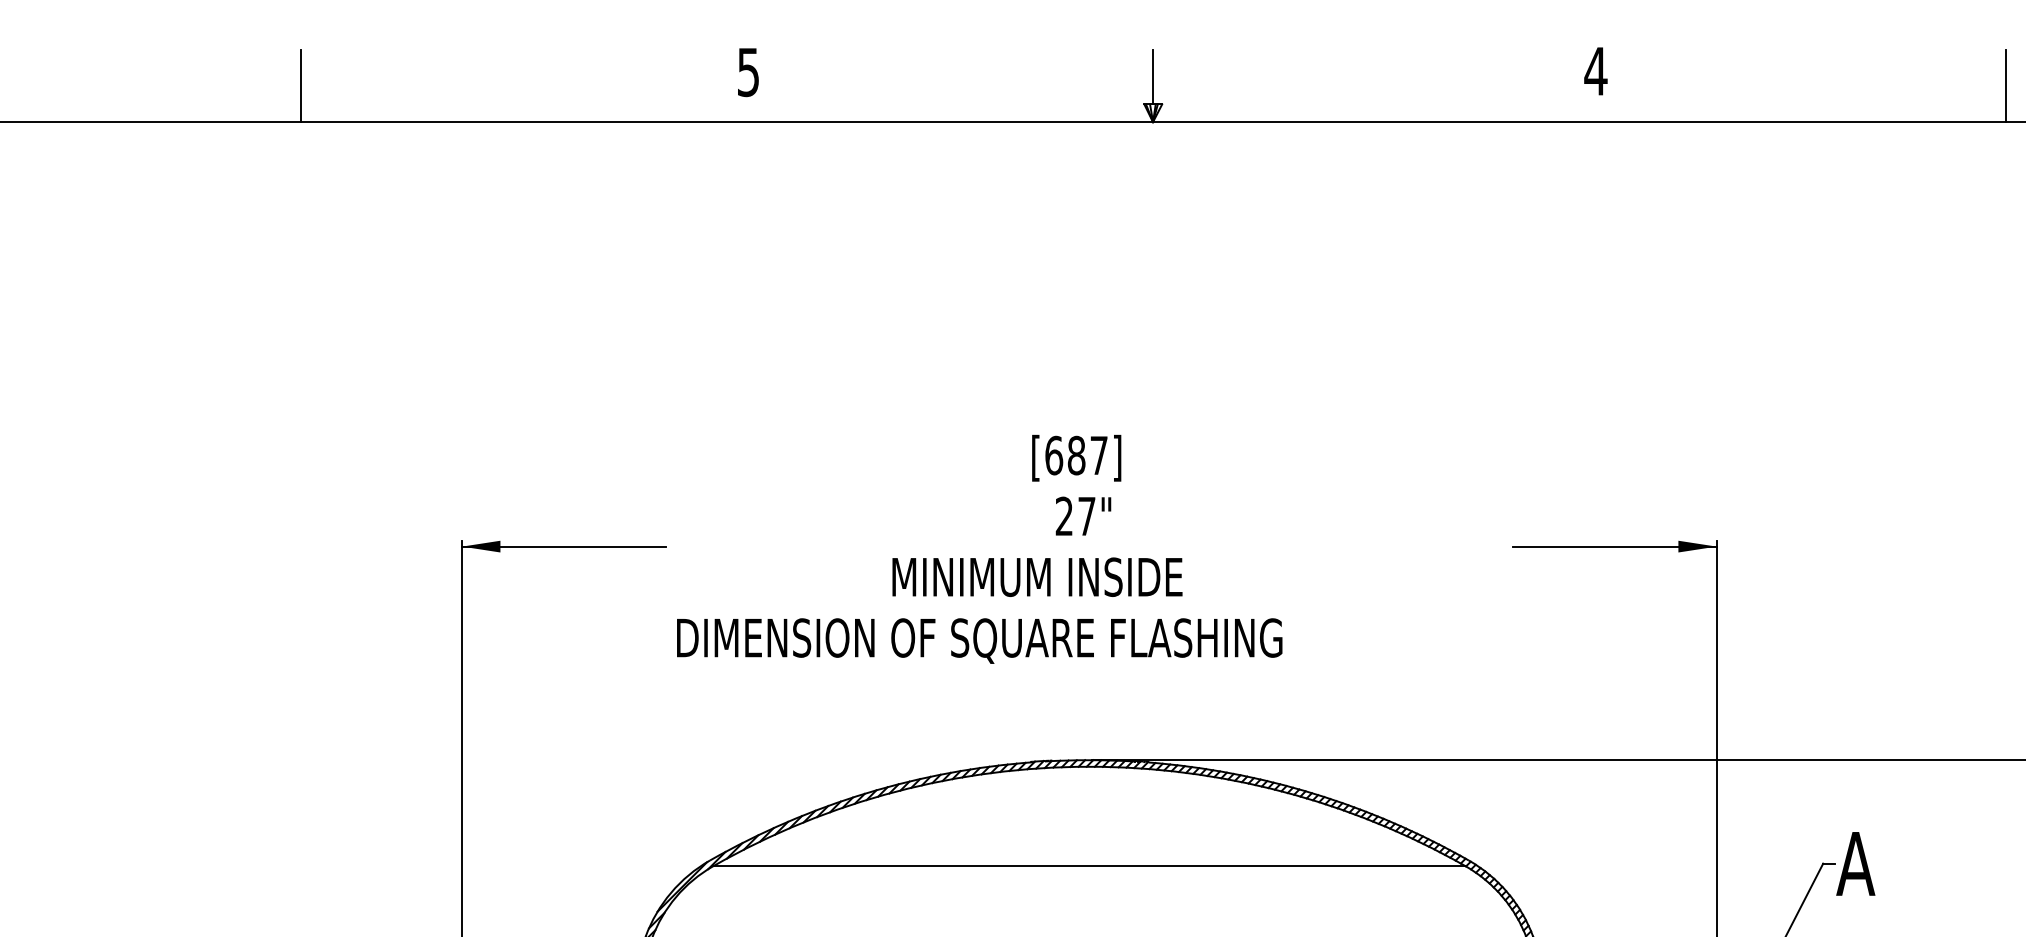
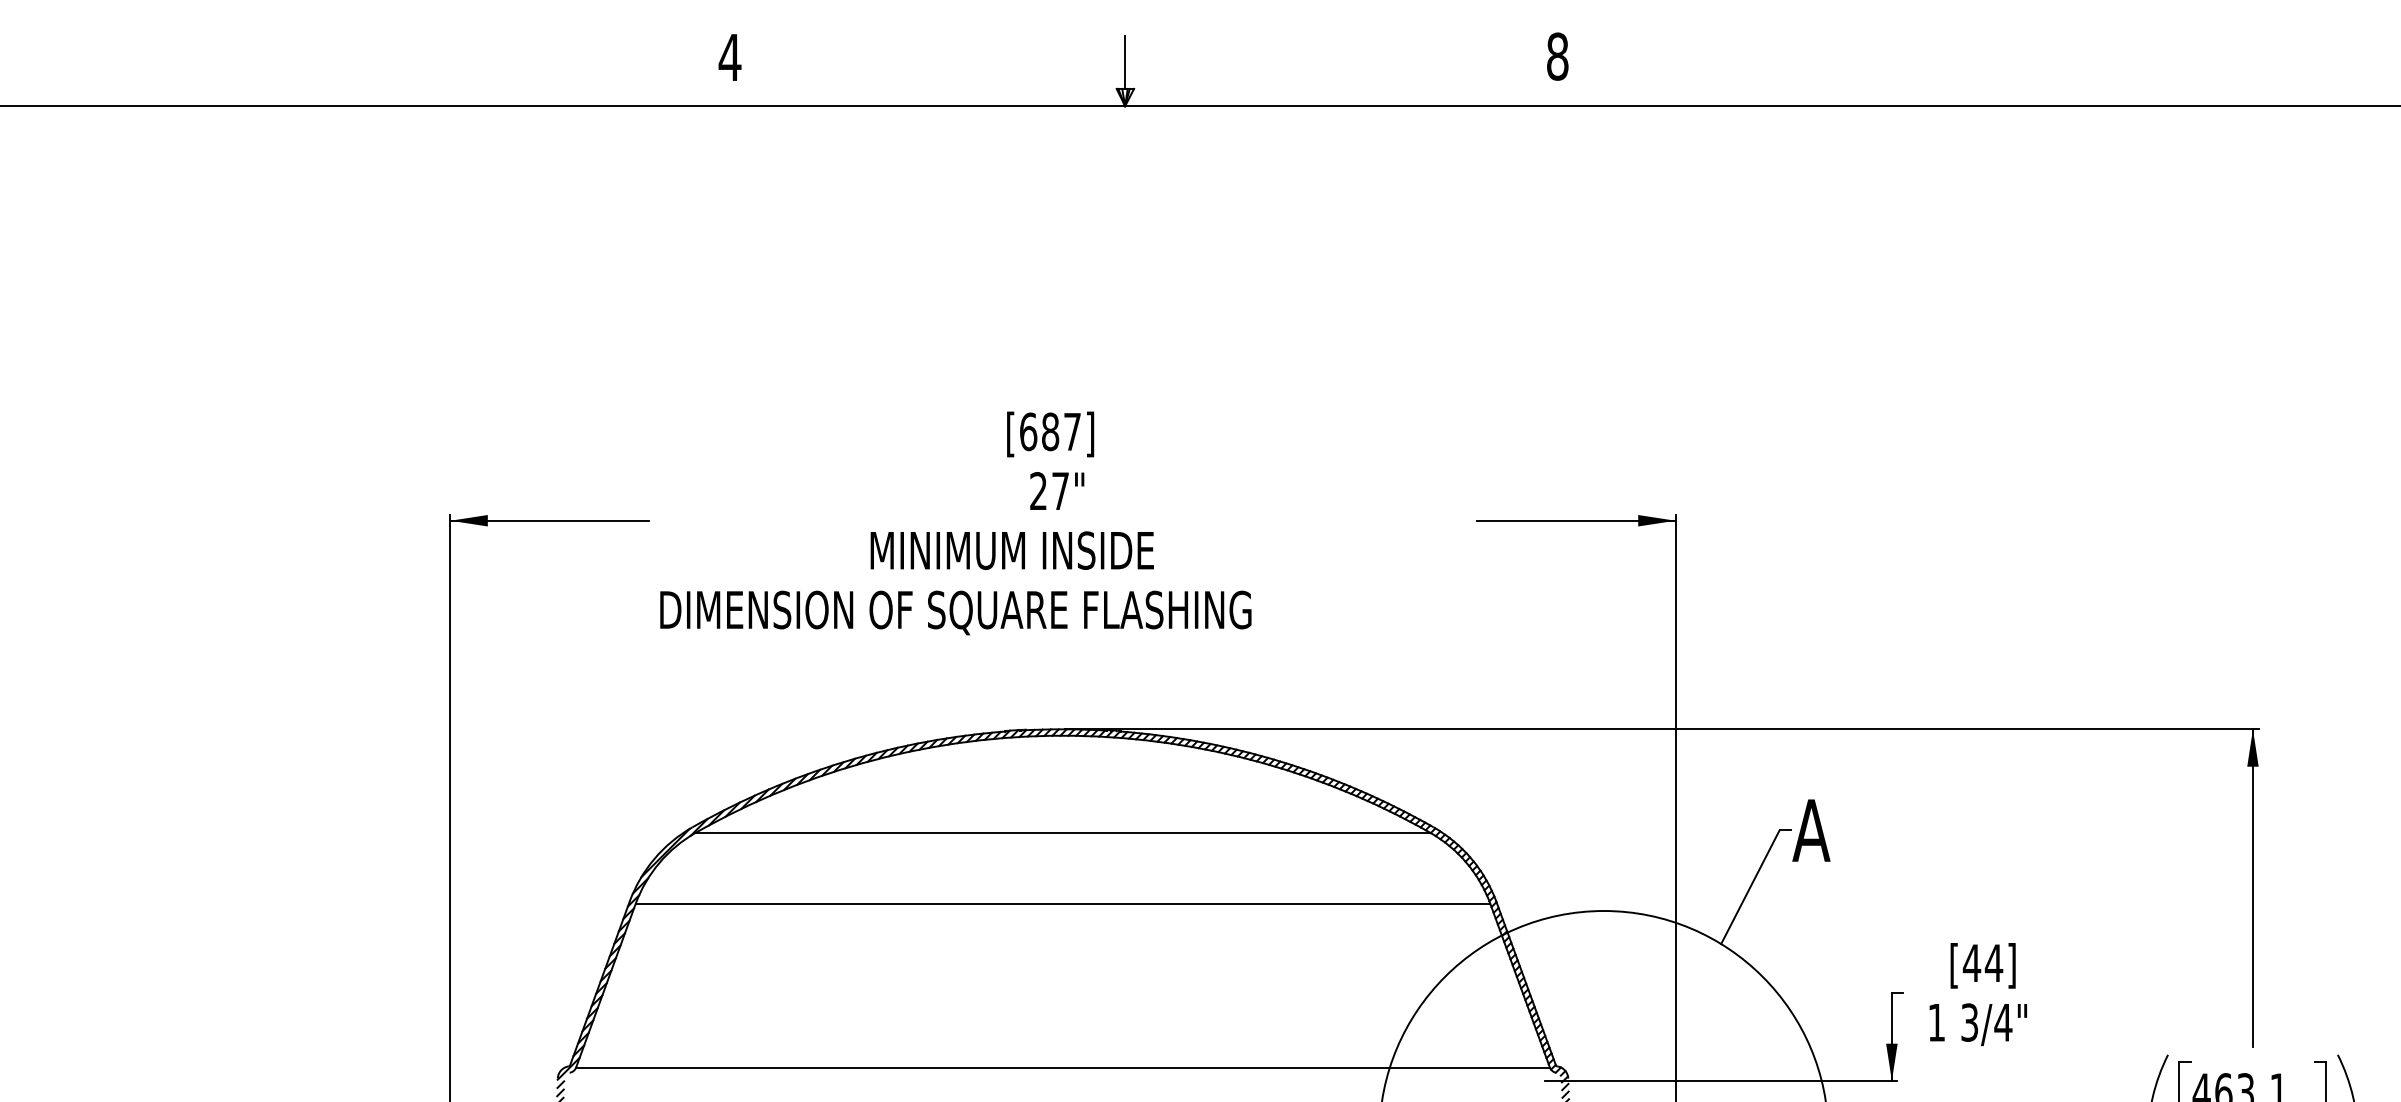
text: (1595, 71) -> (1557, 56), 4 -> 8
text: (747, 72) -> (729, 57), 5 -> 4
line: (300, 85) -> (292, 70), removed
line: (2005, 85) -> (1957, 70), removed

